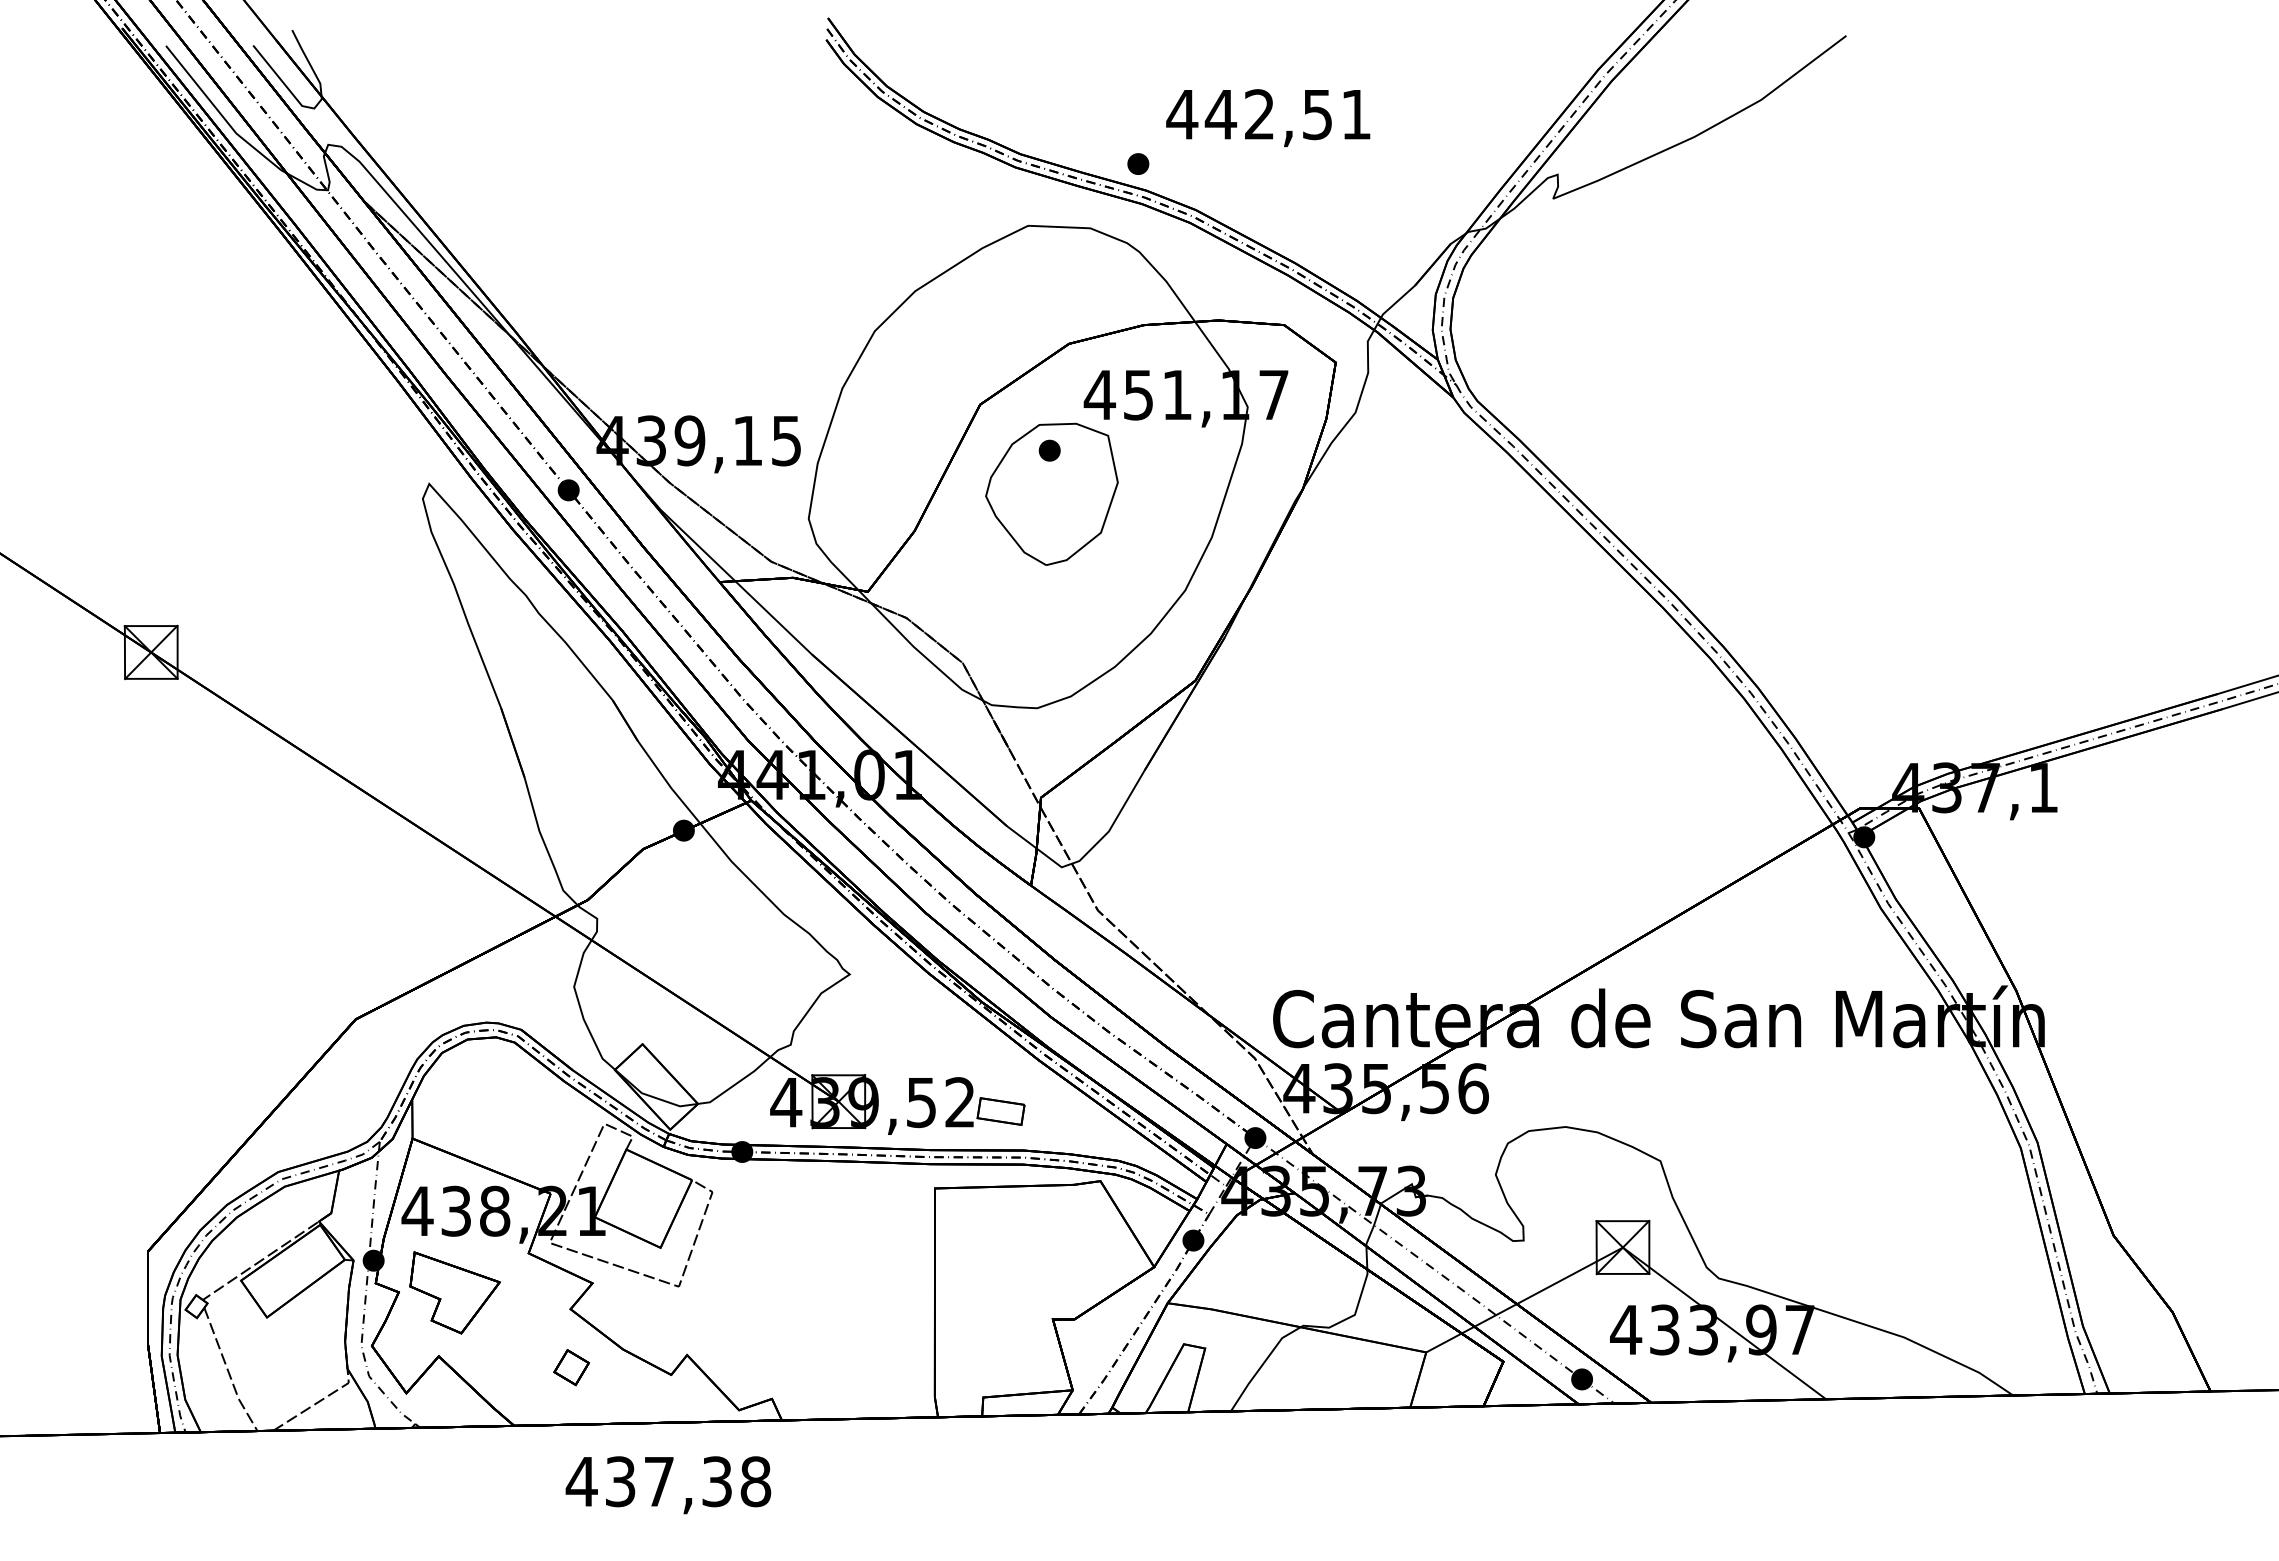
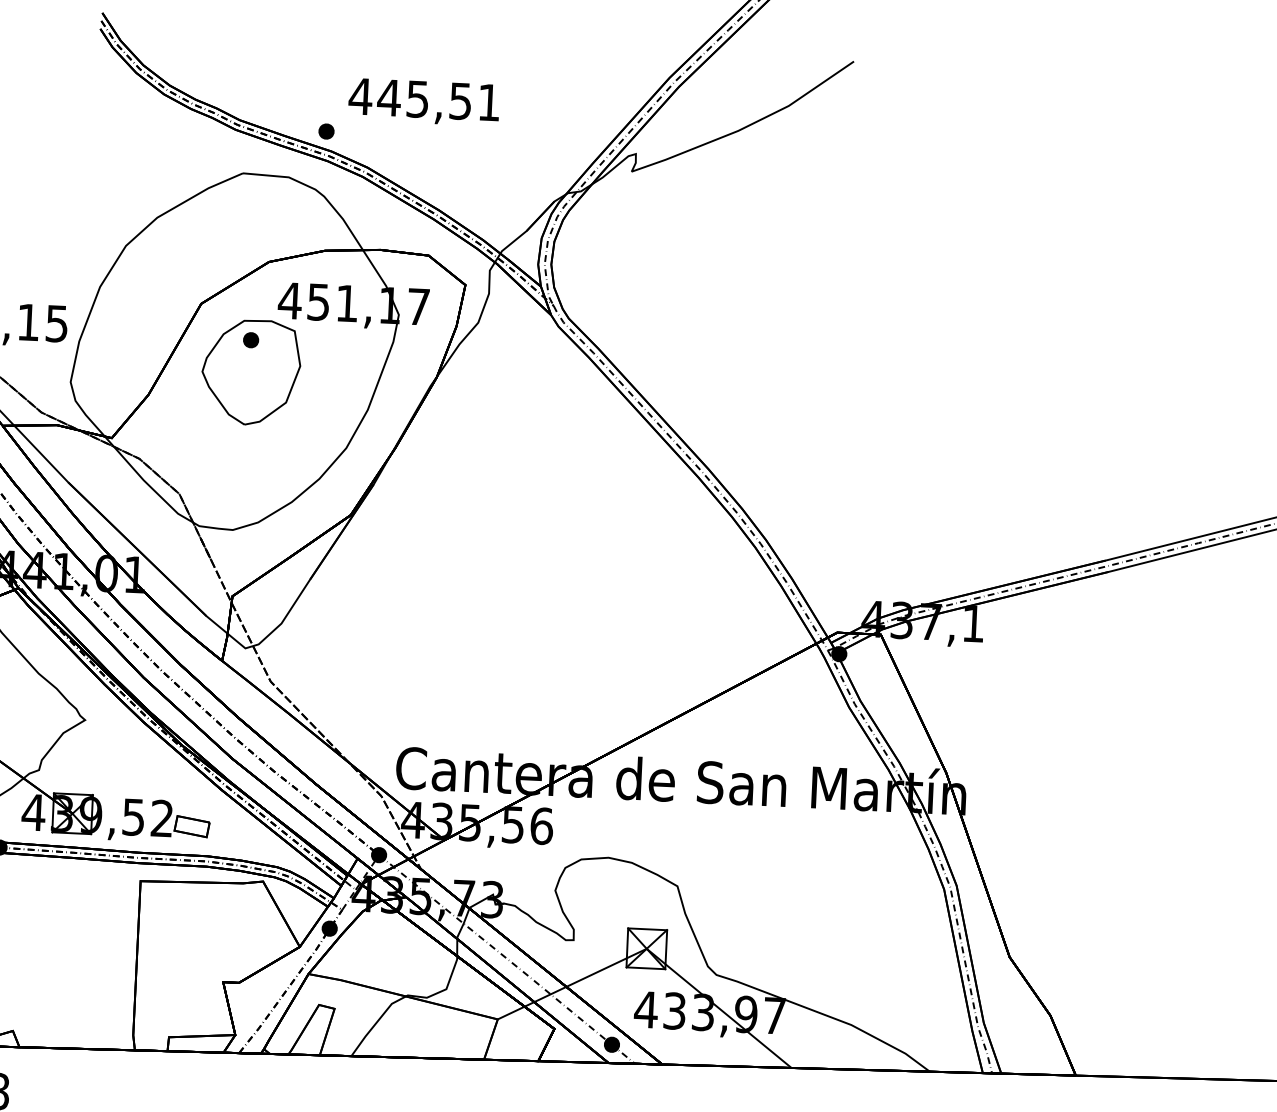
text: (1259, 114) -> (417, 99), 442,51 -> 445,51

